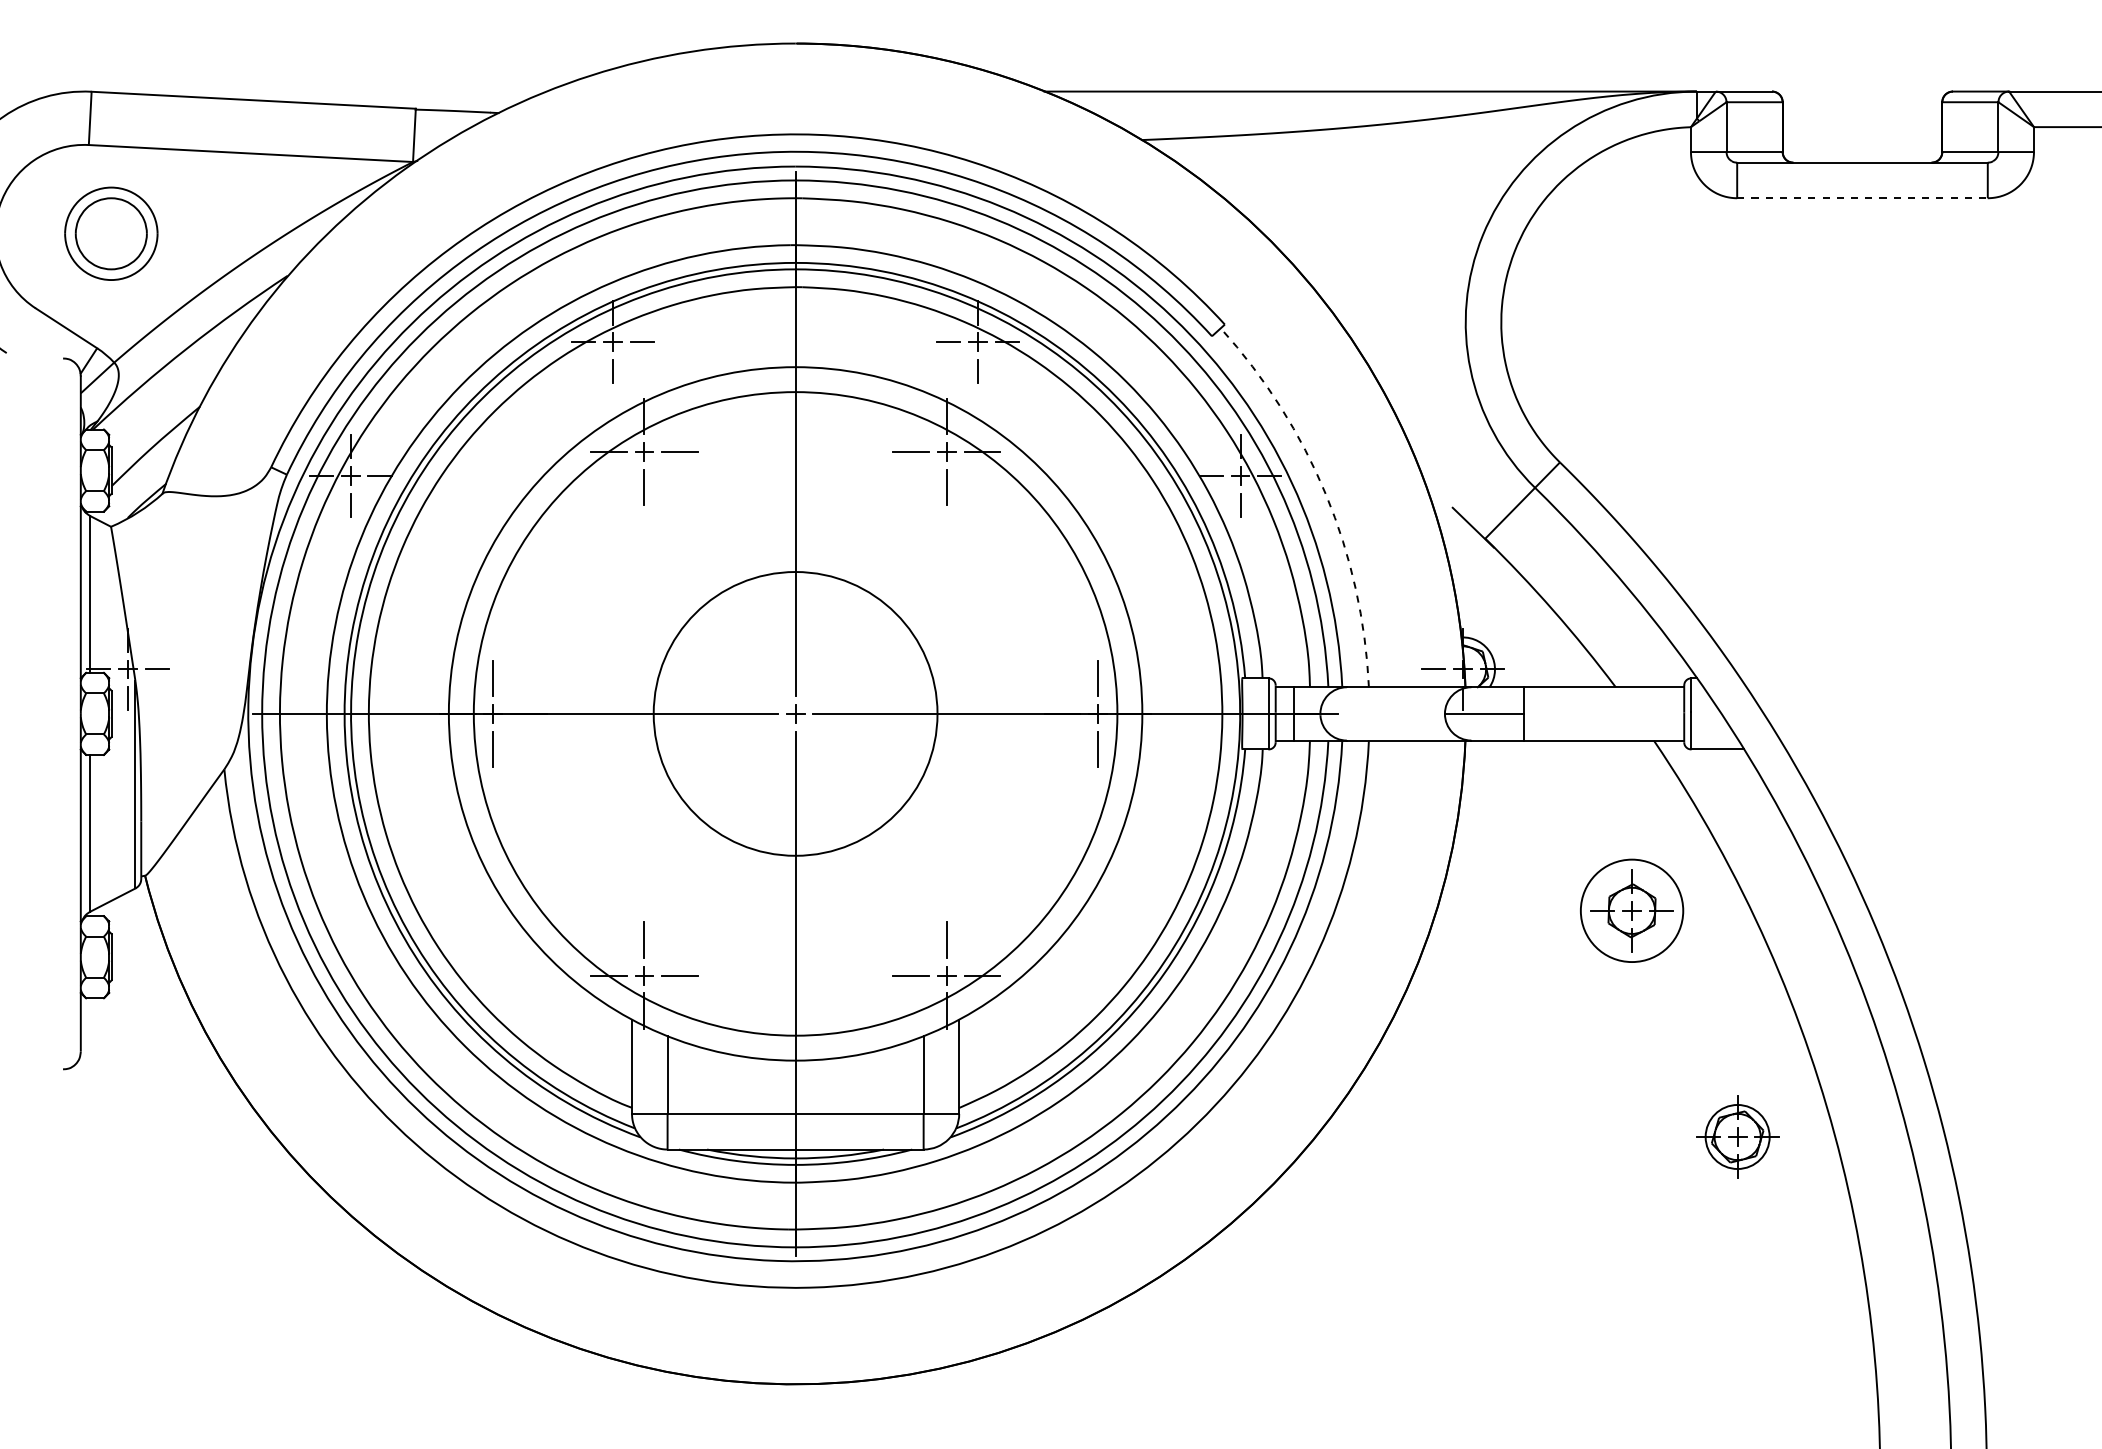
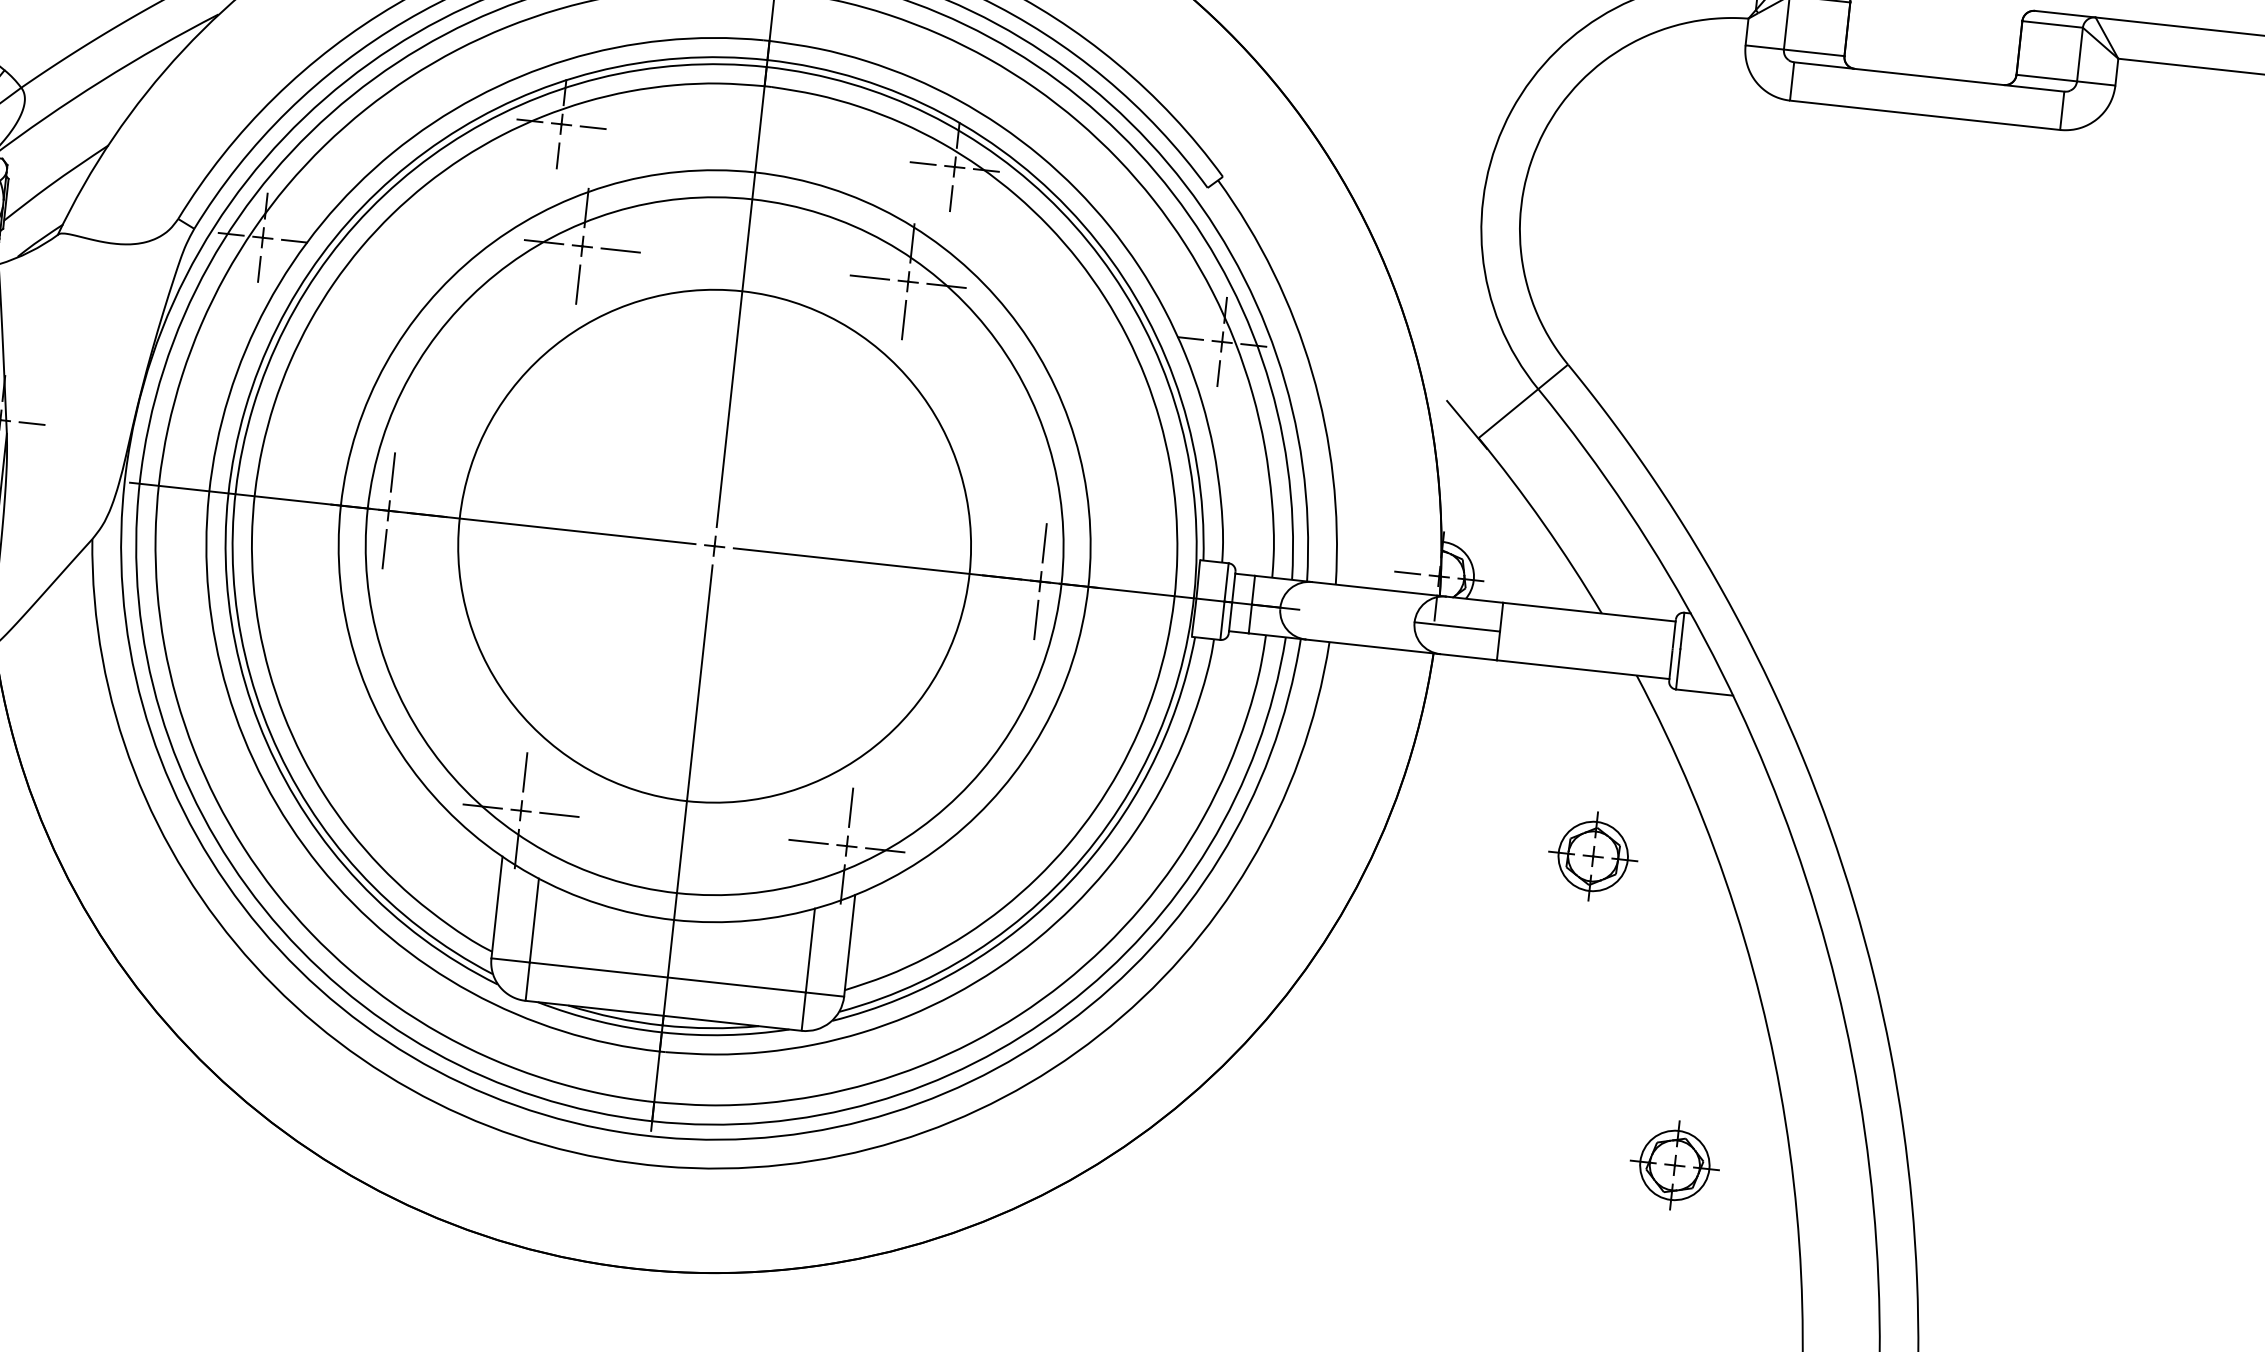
line: (1862, 198) -> (1925, 115), dashed -> solid
arc: (1326, 494) -> (1312, 371), dashed -> solid
circle: (795, 713) -> (714, 545), size x1.67
circle: (1632, 910) -> (1593, 856), size x0.62
part: (1737, 1136) -> (1674, 1164), moved

